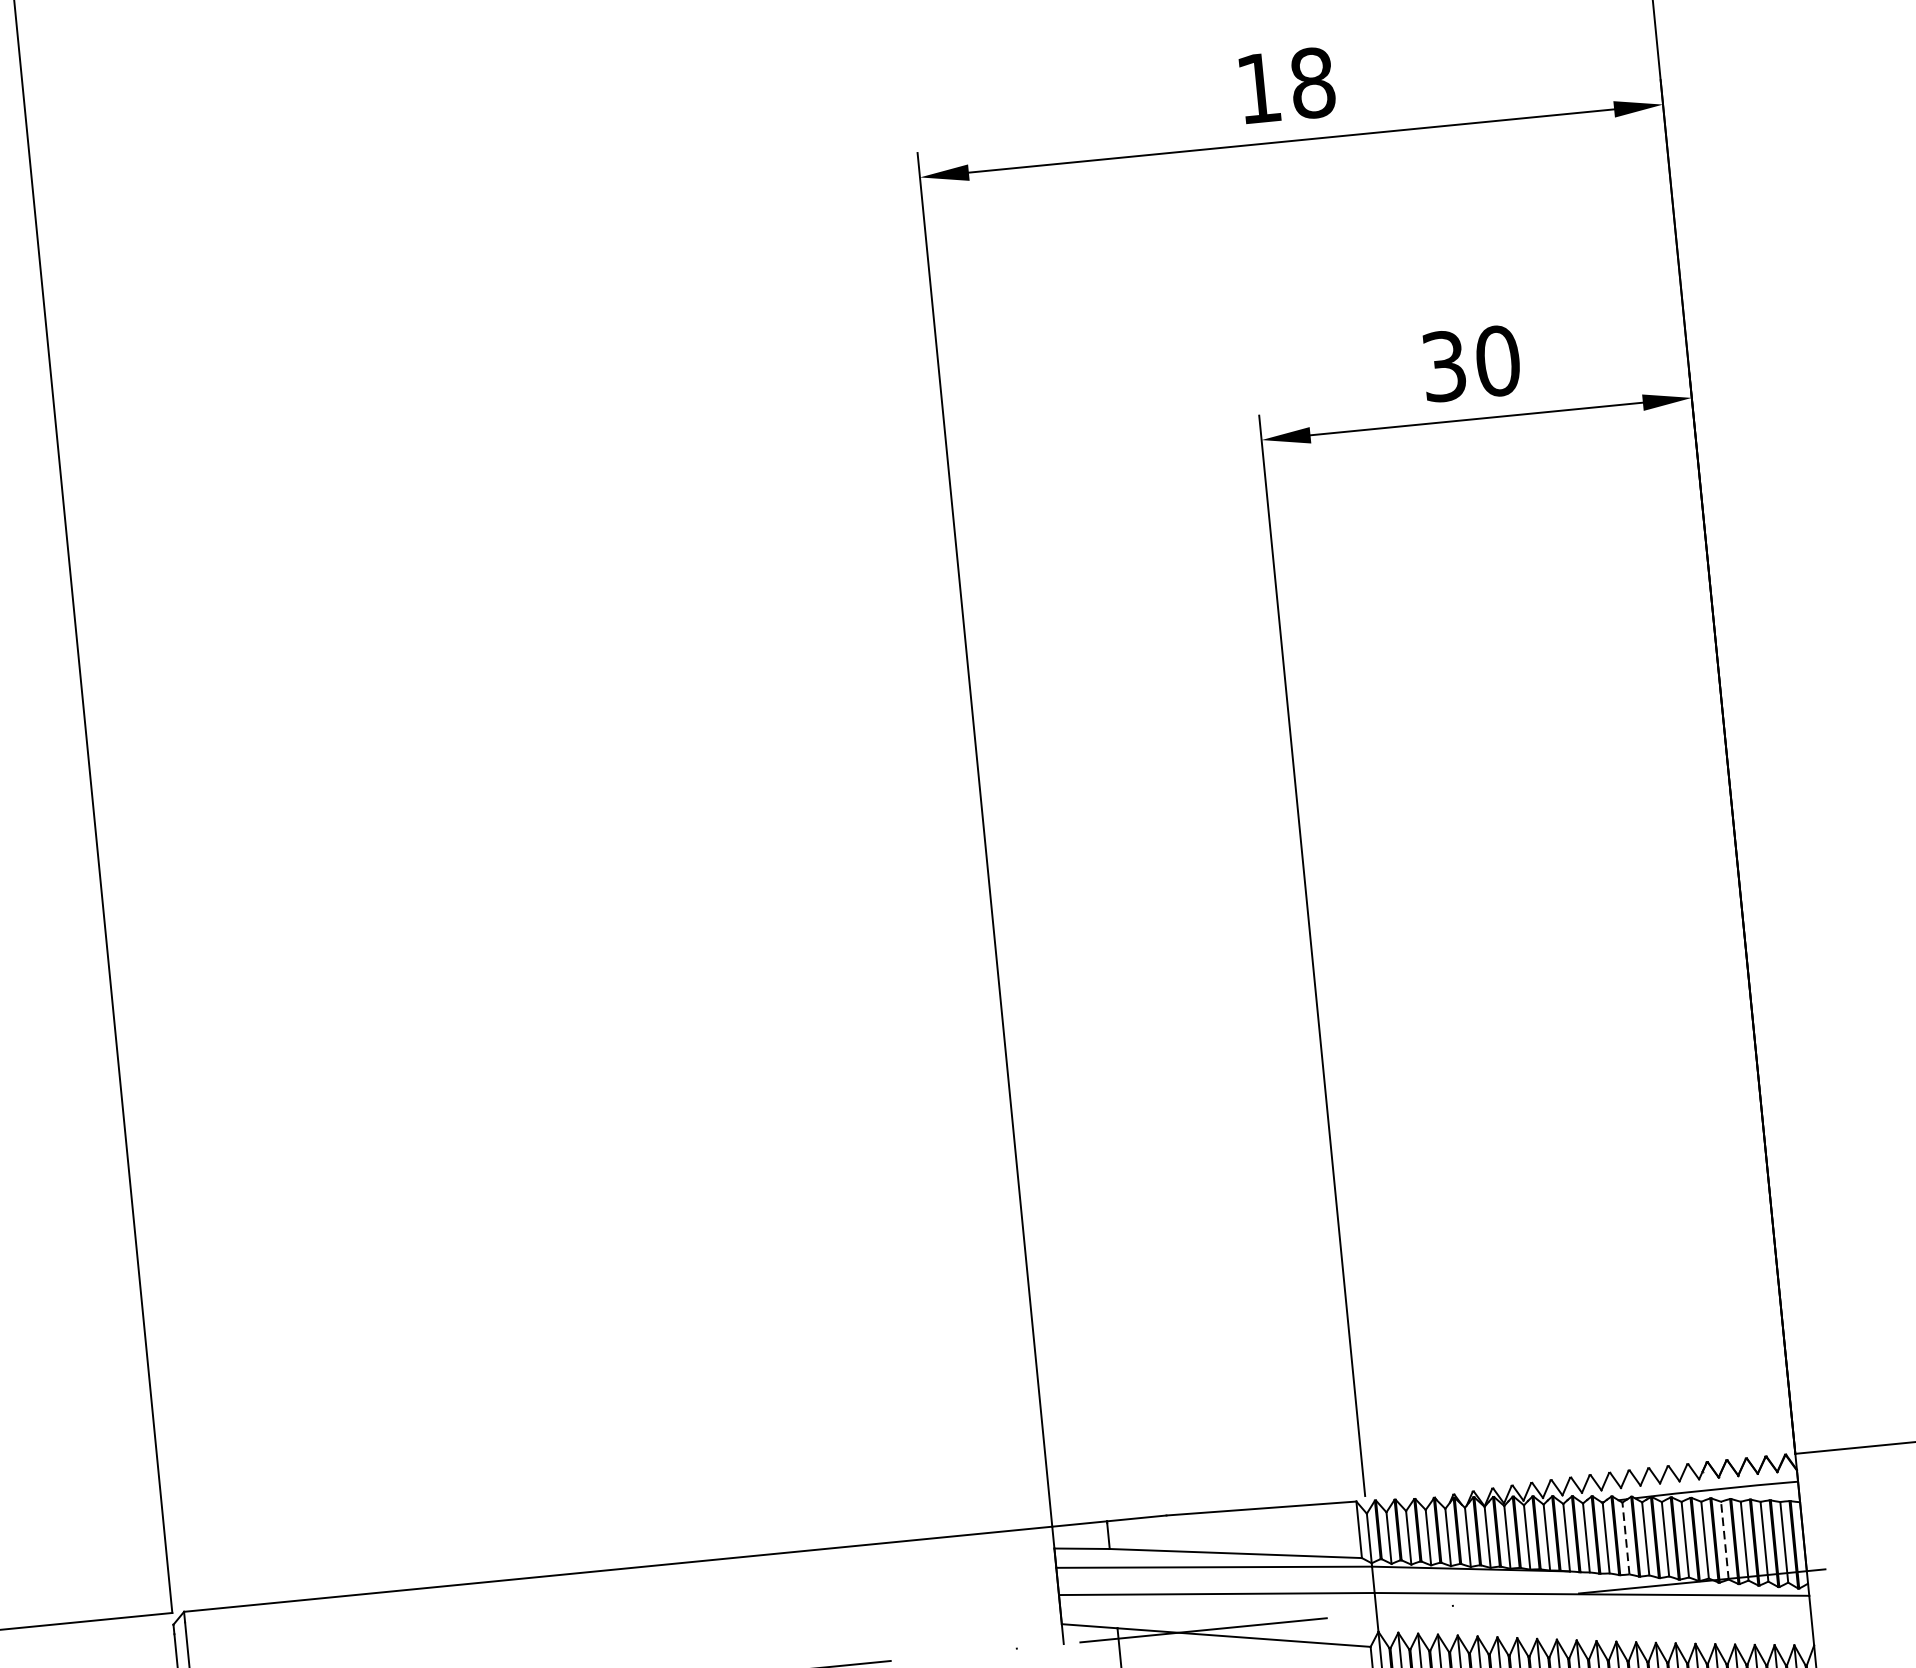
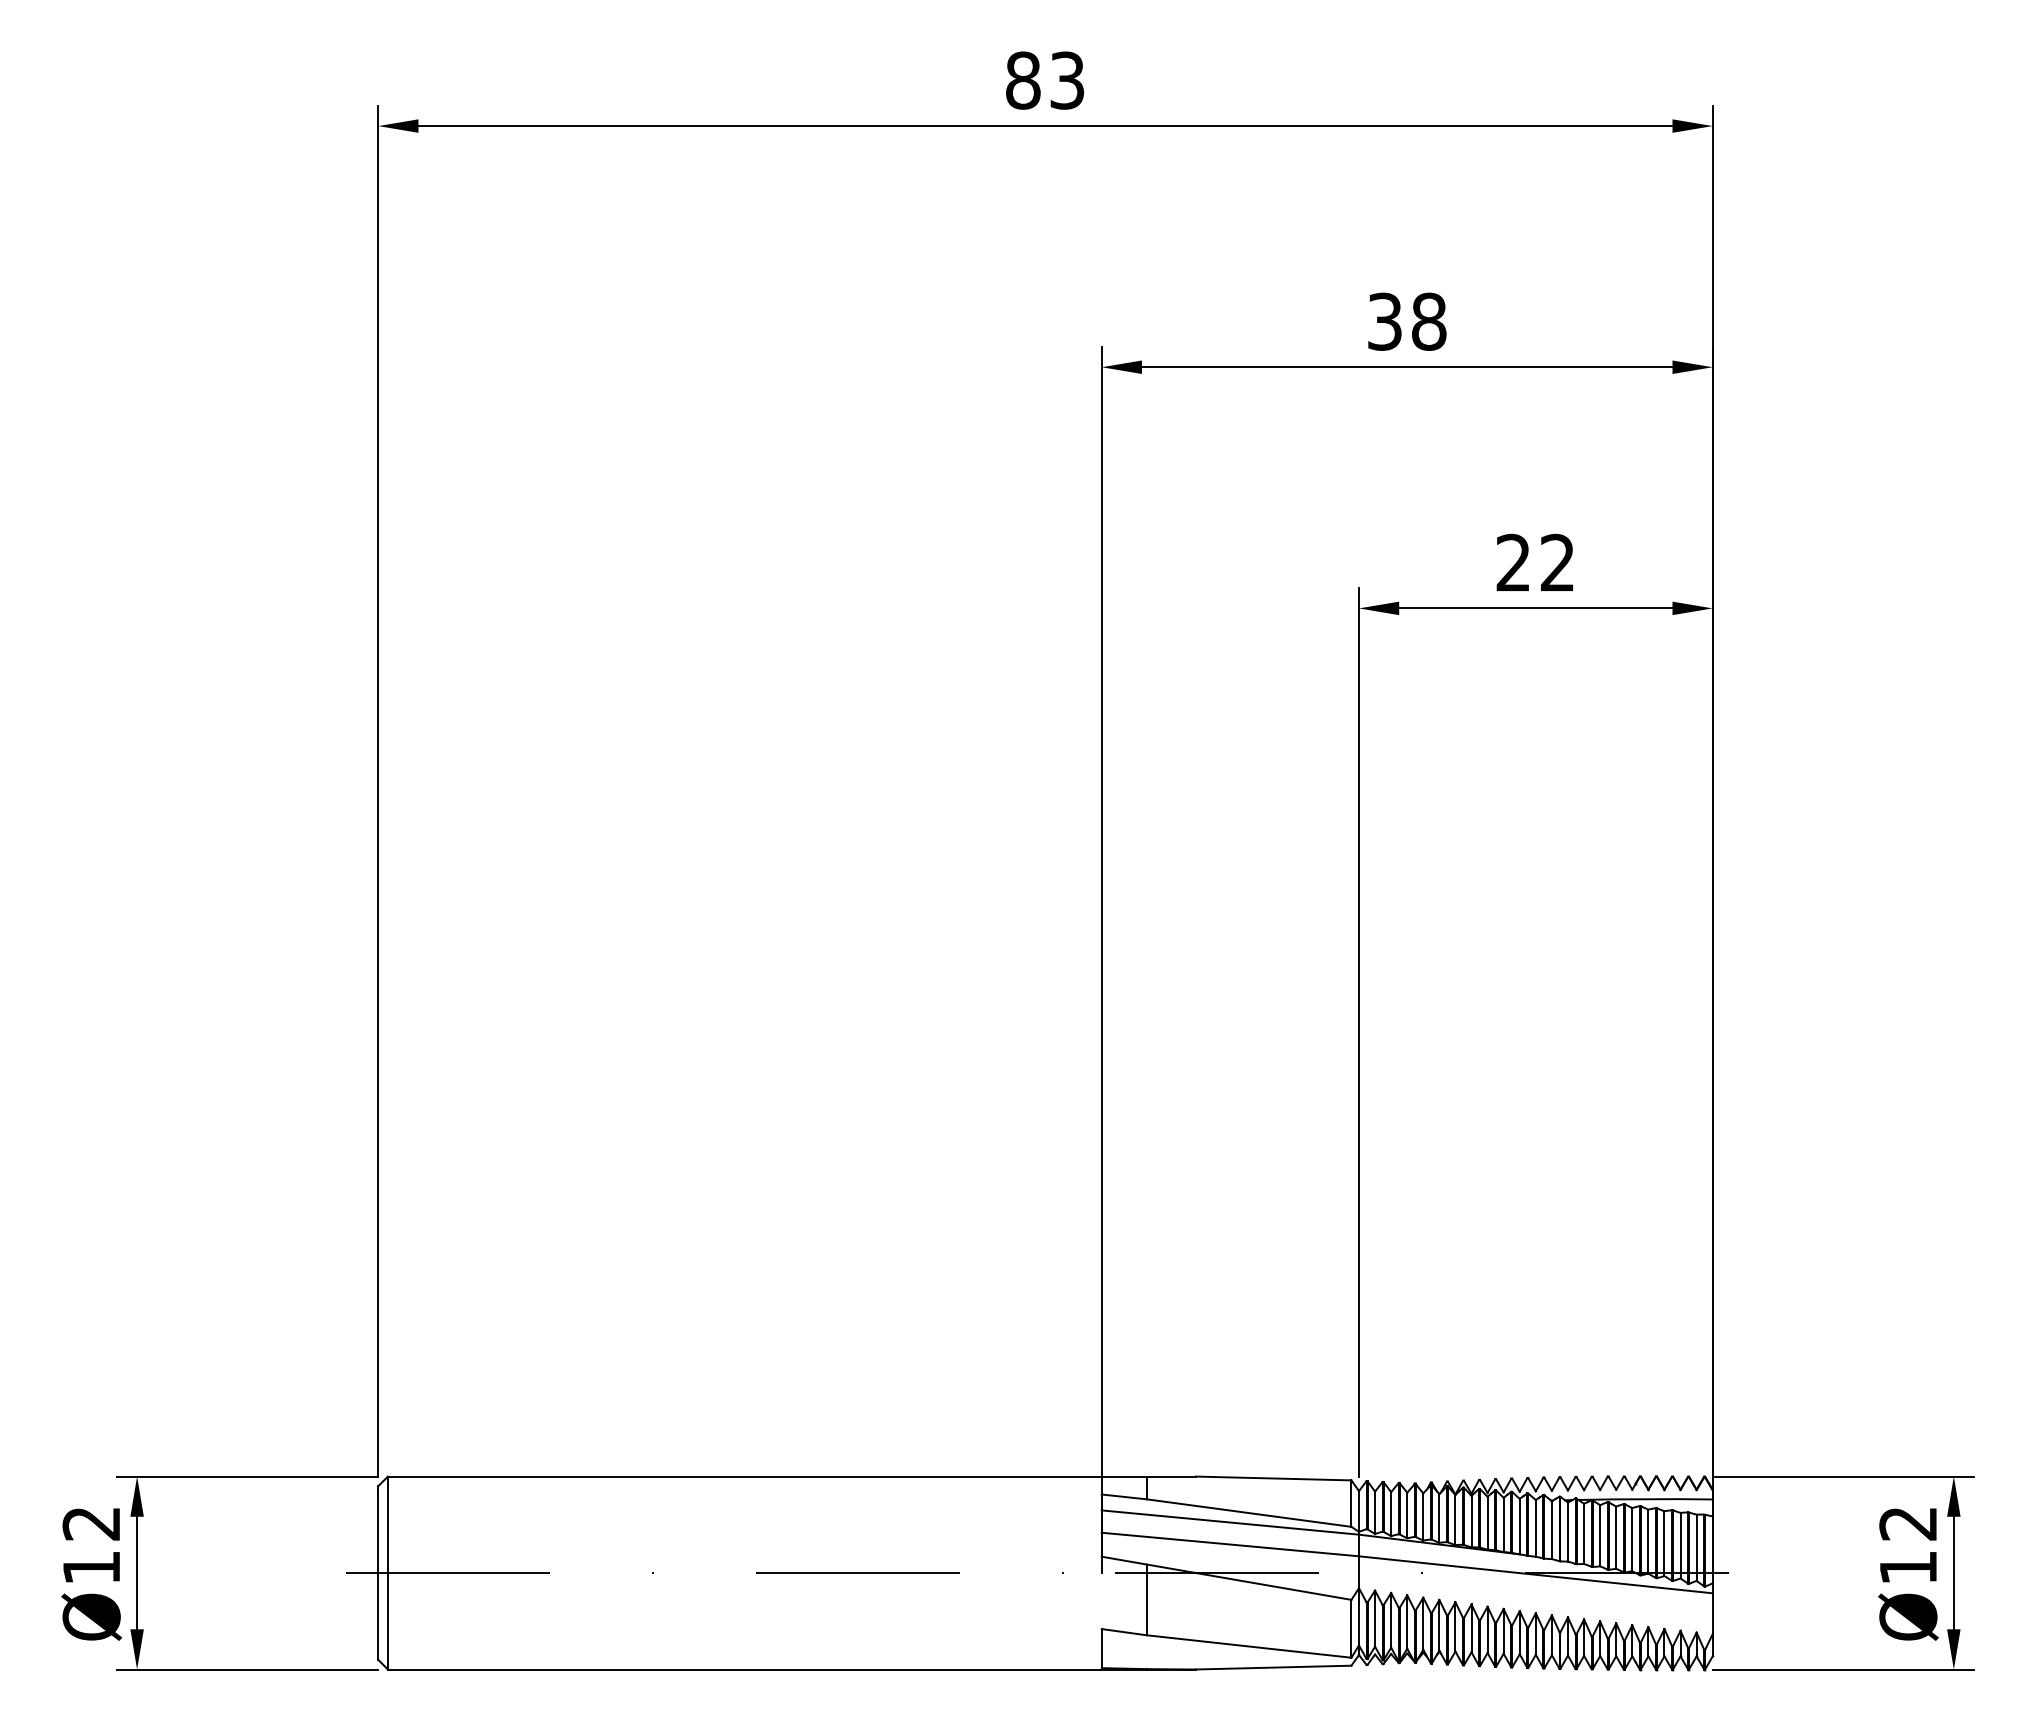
text: (1258, 88) -> (1384, 321), 18 -> 38
text: (1470, 363) -> (1535, 562), 30 -> 22
line: (1625, 1539) -> (1567, 1532), dashed -> solid
line: (1725, 1540) -> (1648, 1541), dashed -> solid

